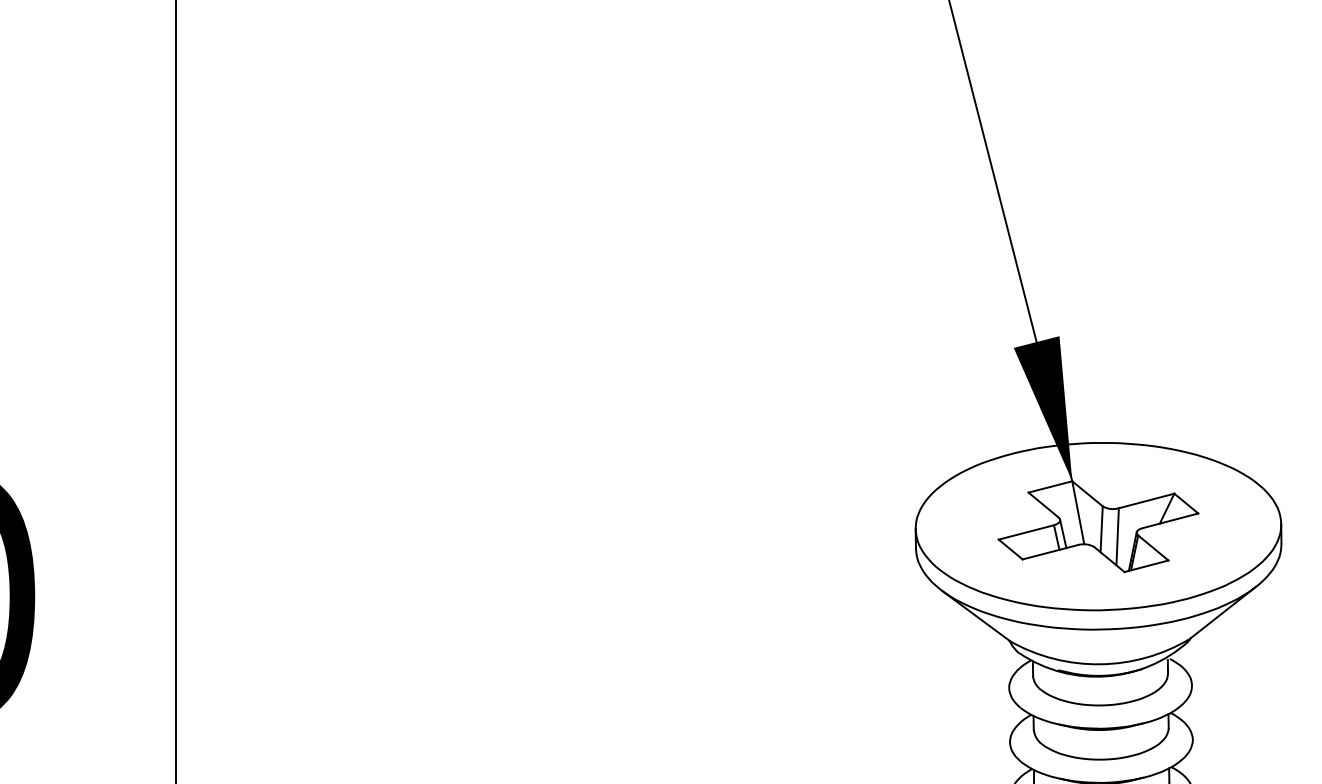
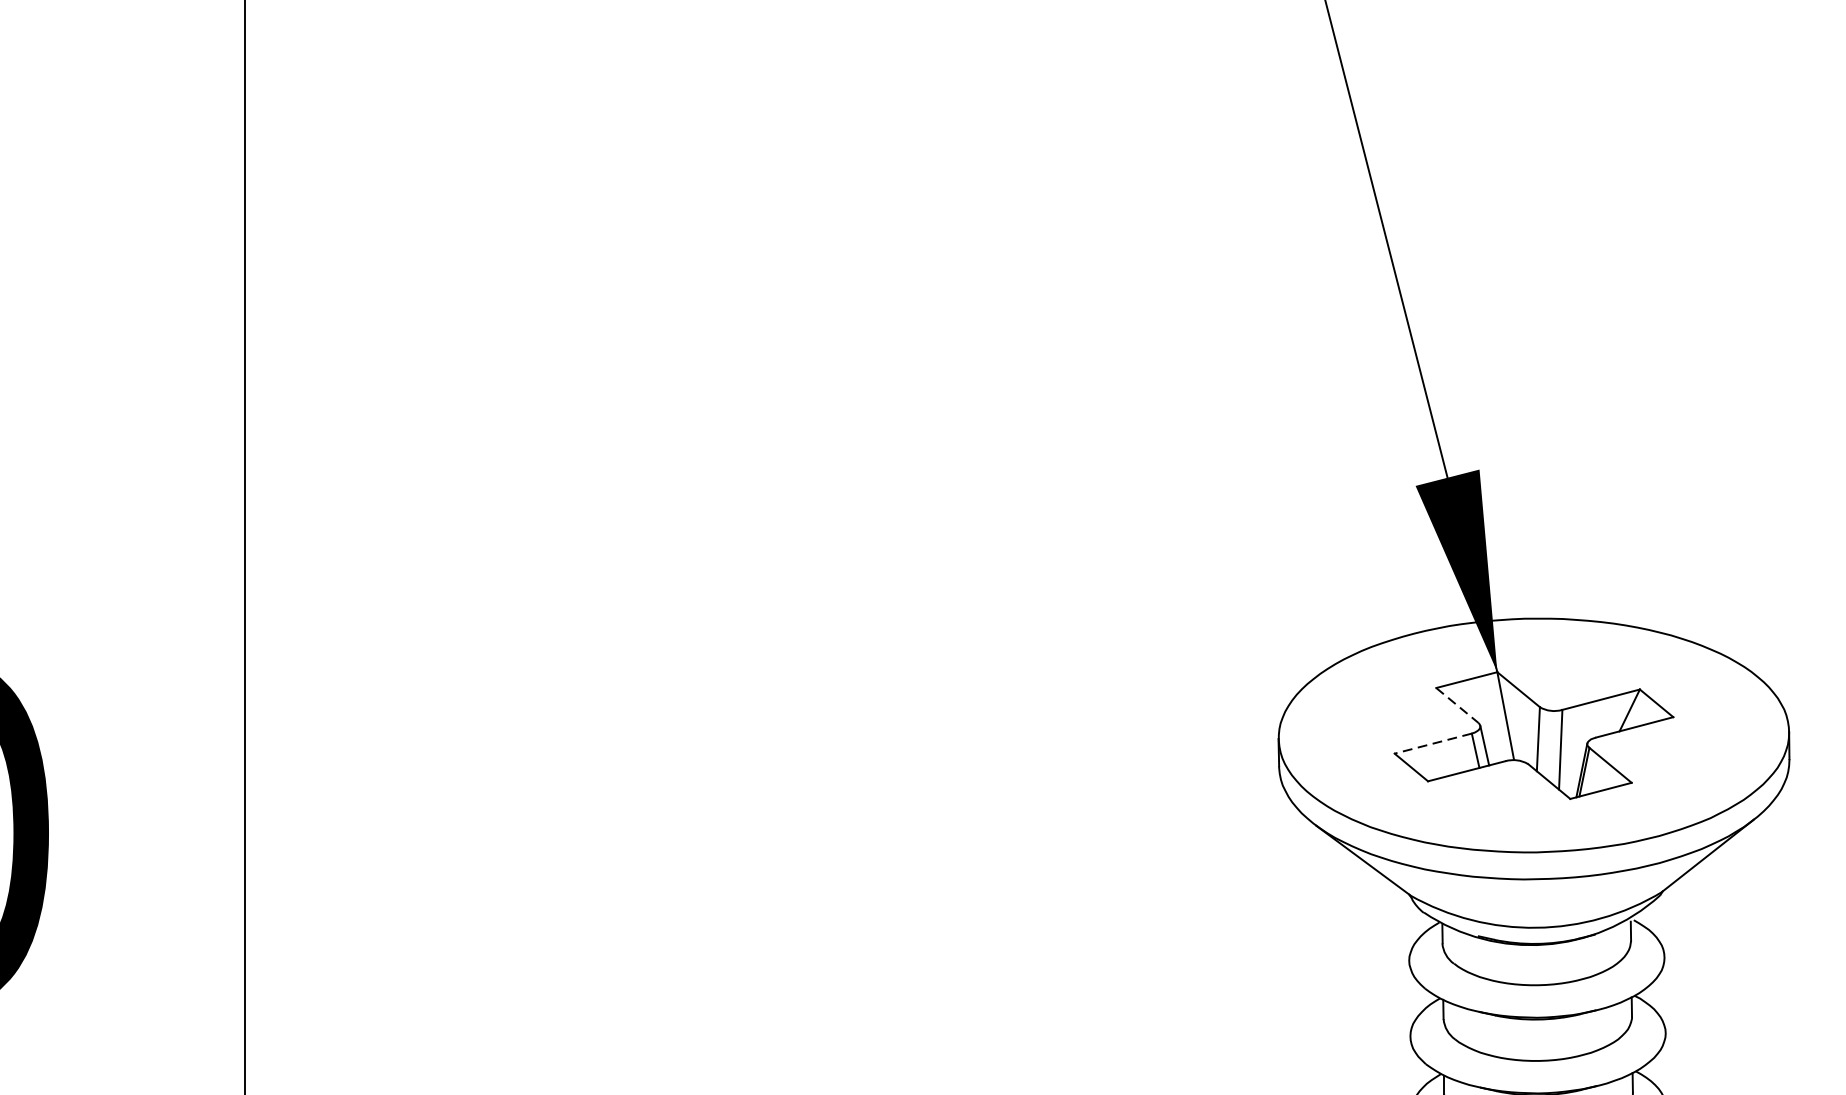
line: (1043, 505) -> (1457, 706), solid -> dashed
line: (1026, 532) -> (1433, 743), solid -> dashed

